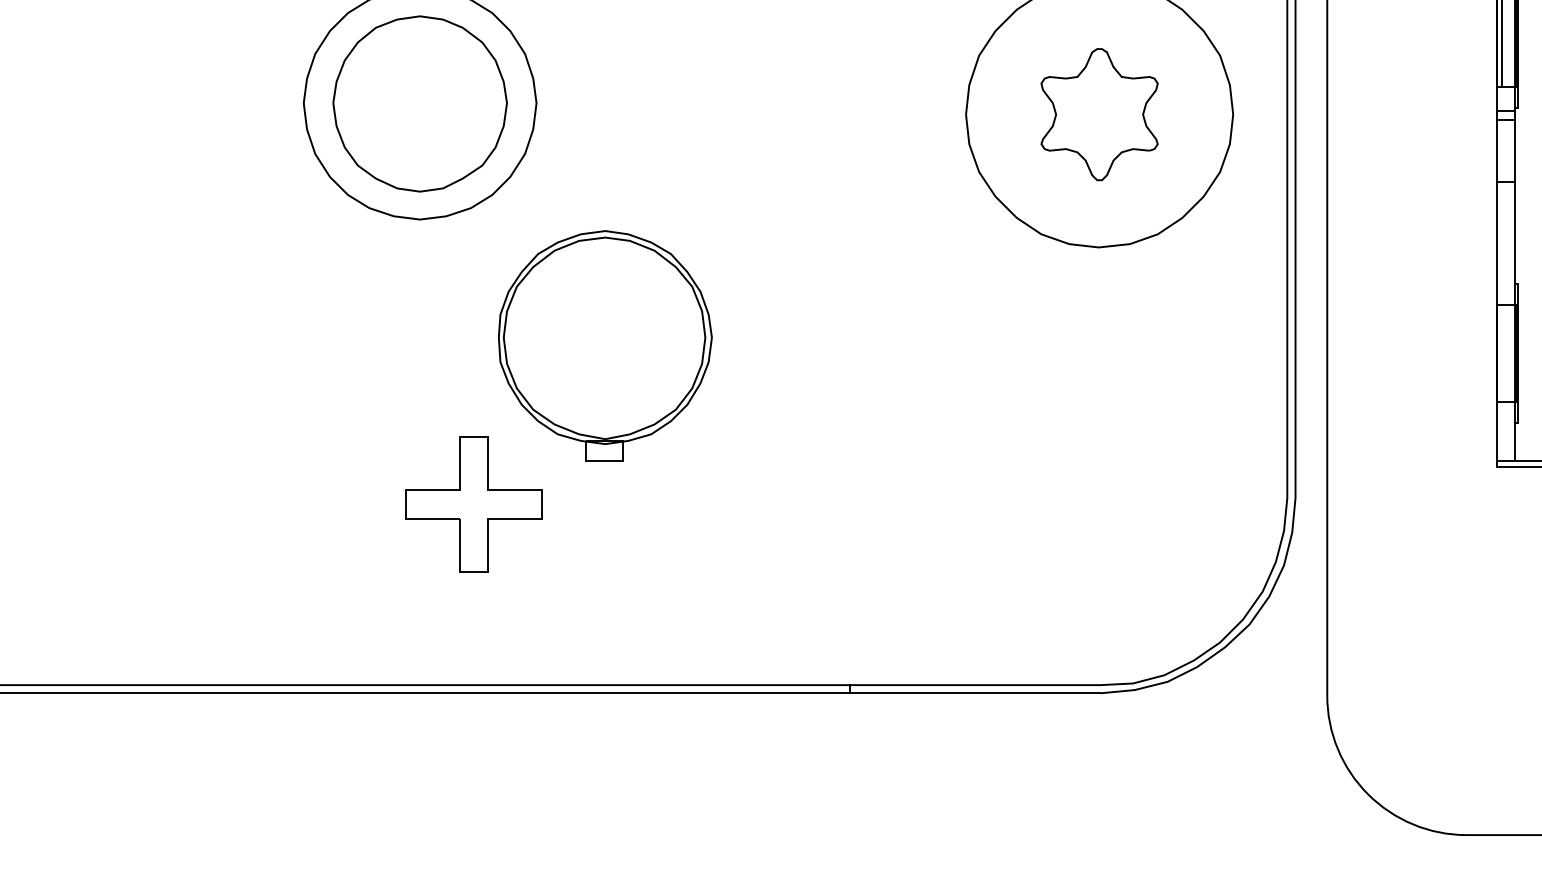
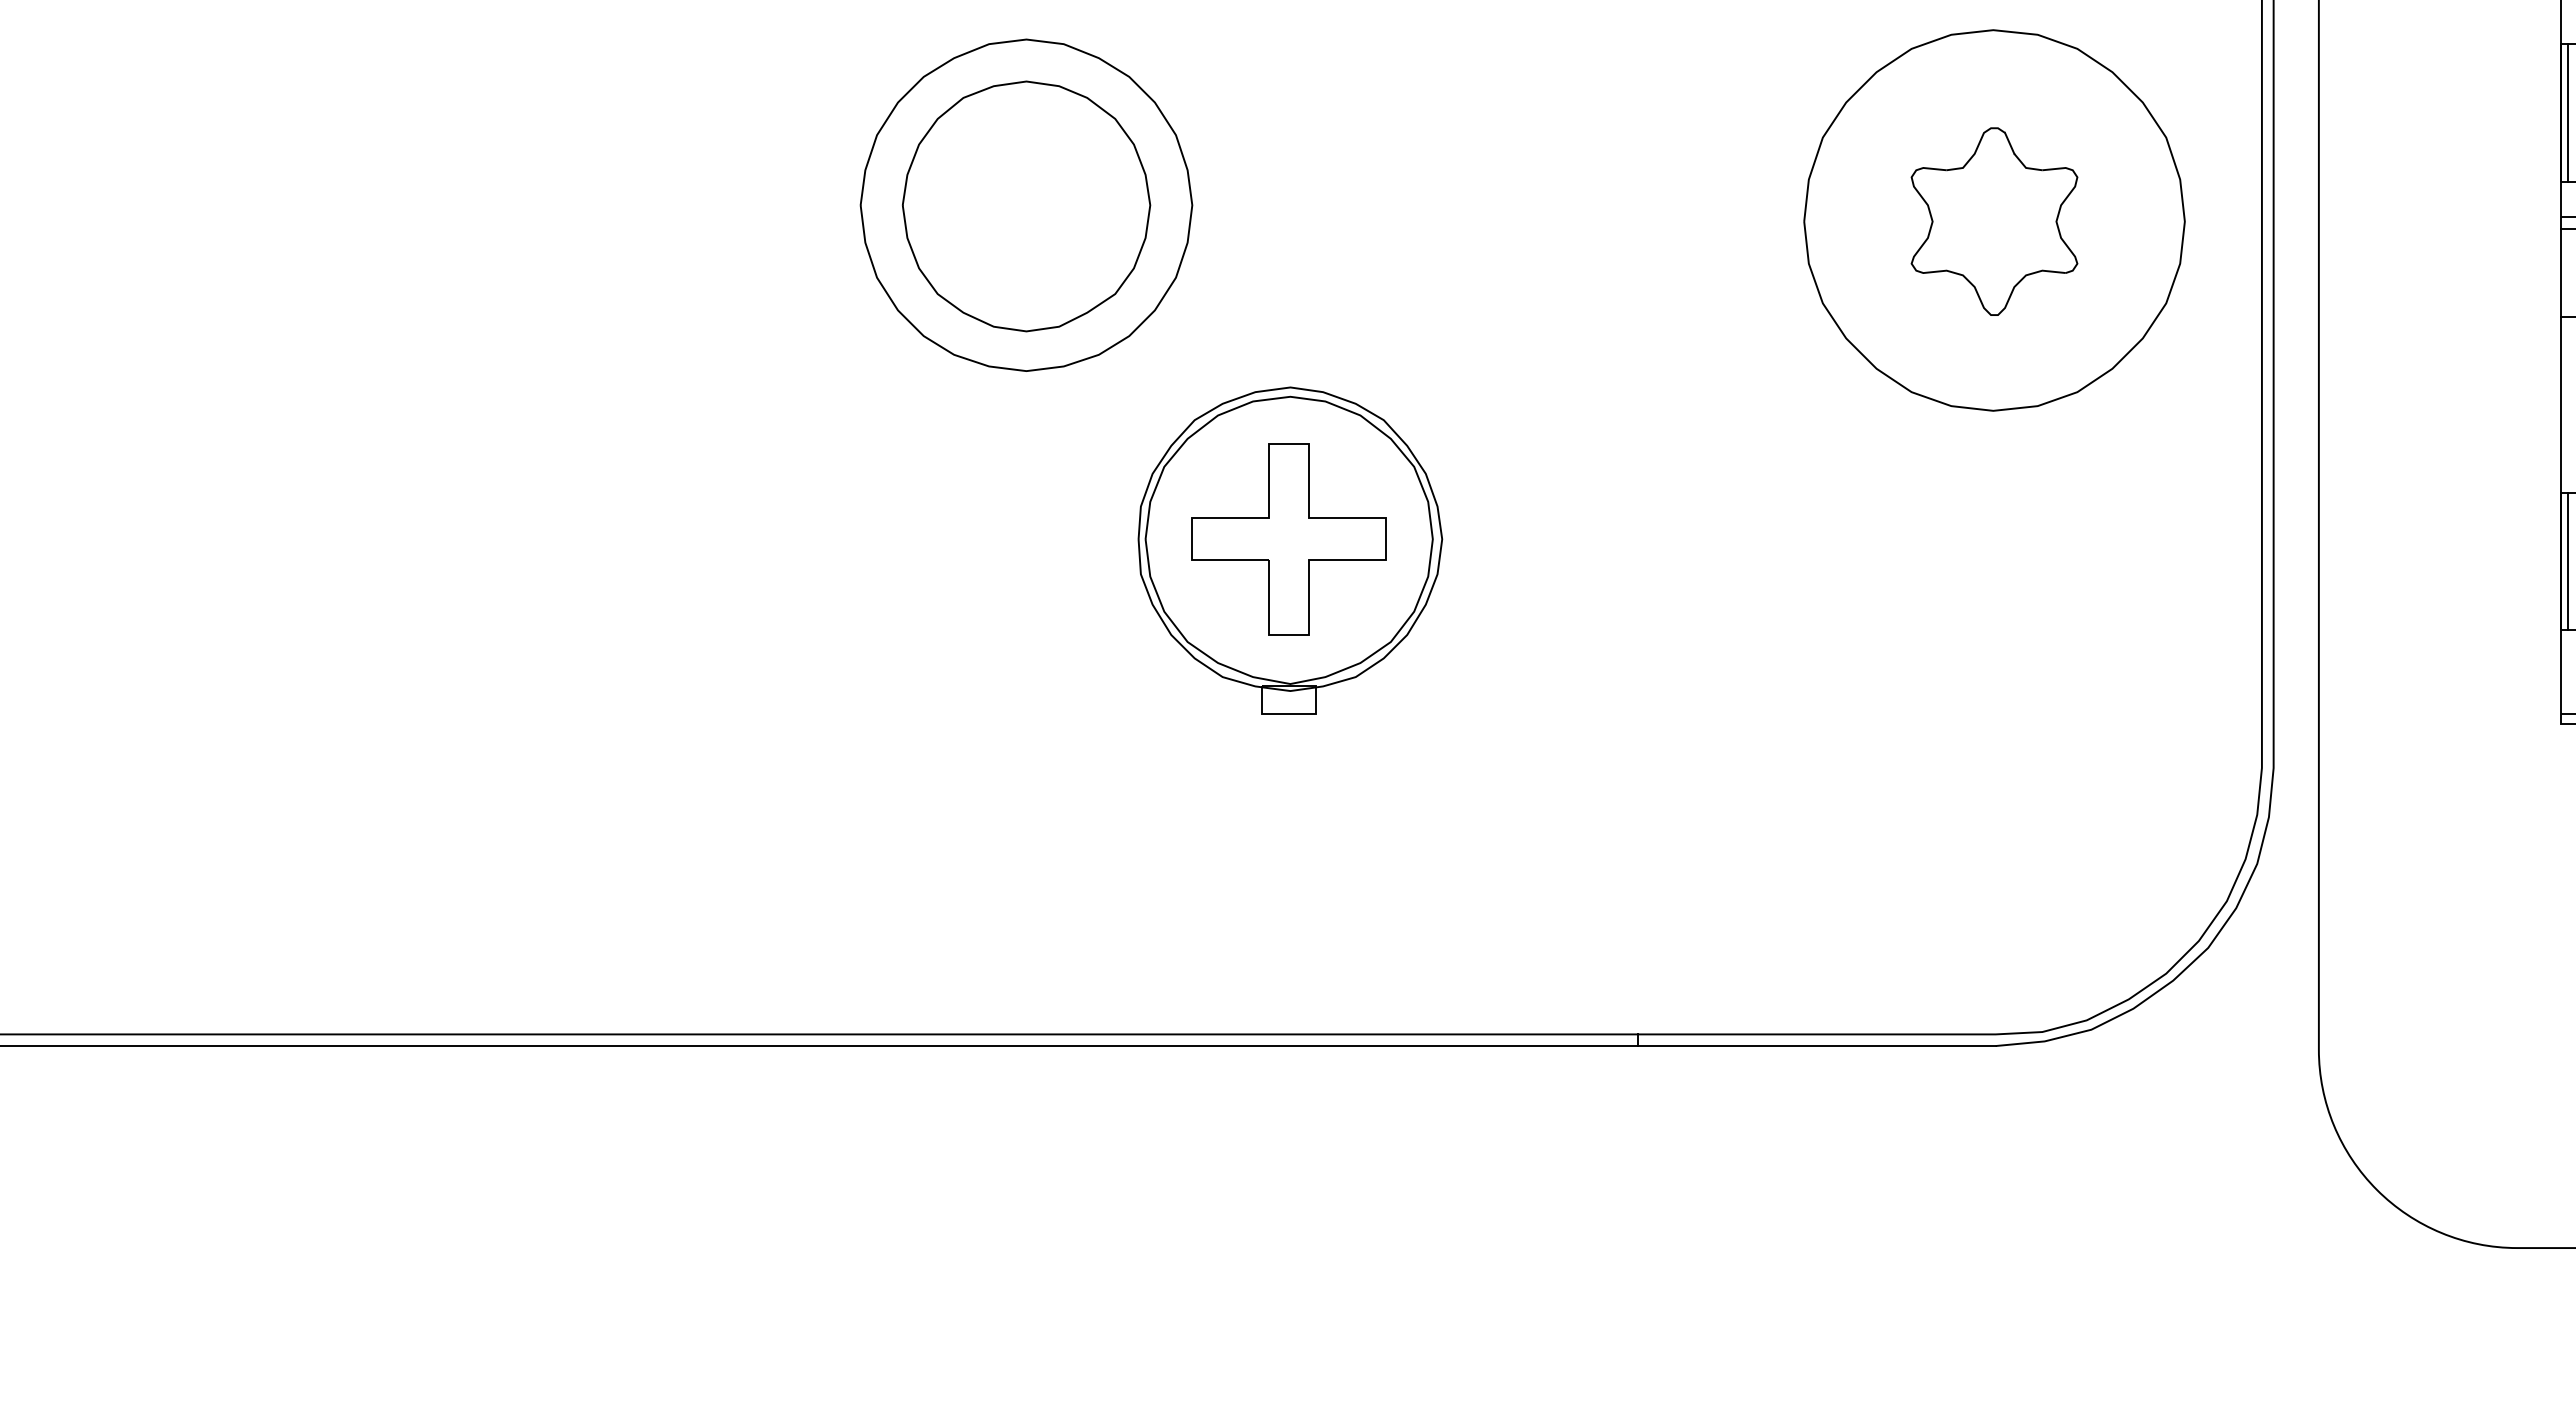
line: (1501, 353) -> (2567, 561), added
part: (473, 504) -> (1288, 539), moved

